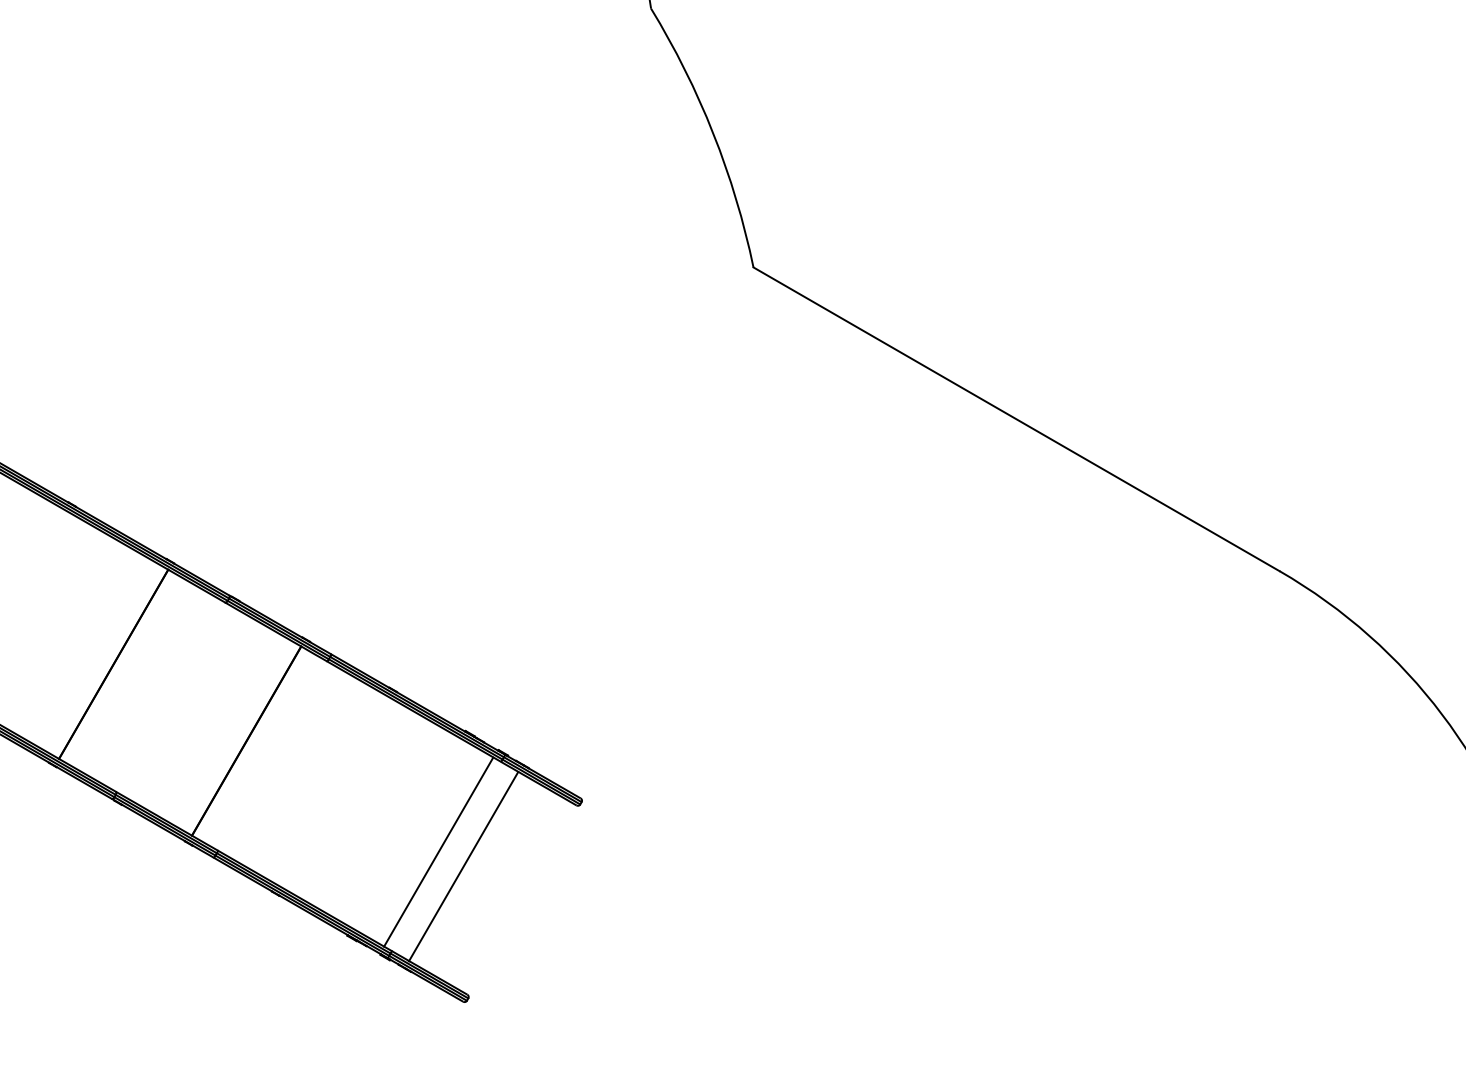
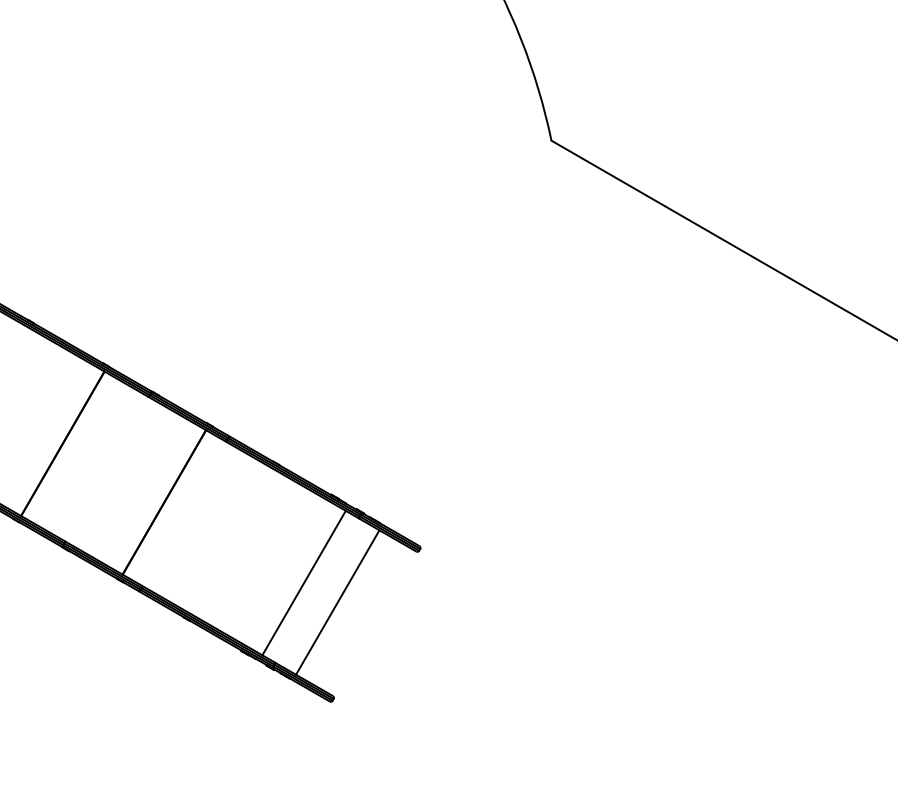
line: (438, 851) -> (337, 602), moved
line: (463, 866) -> (304, 582), moved

